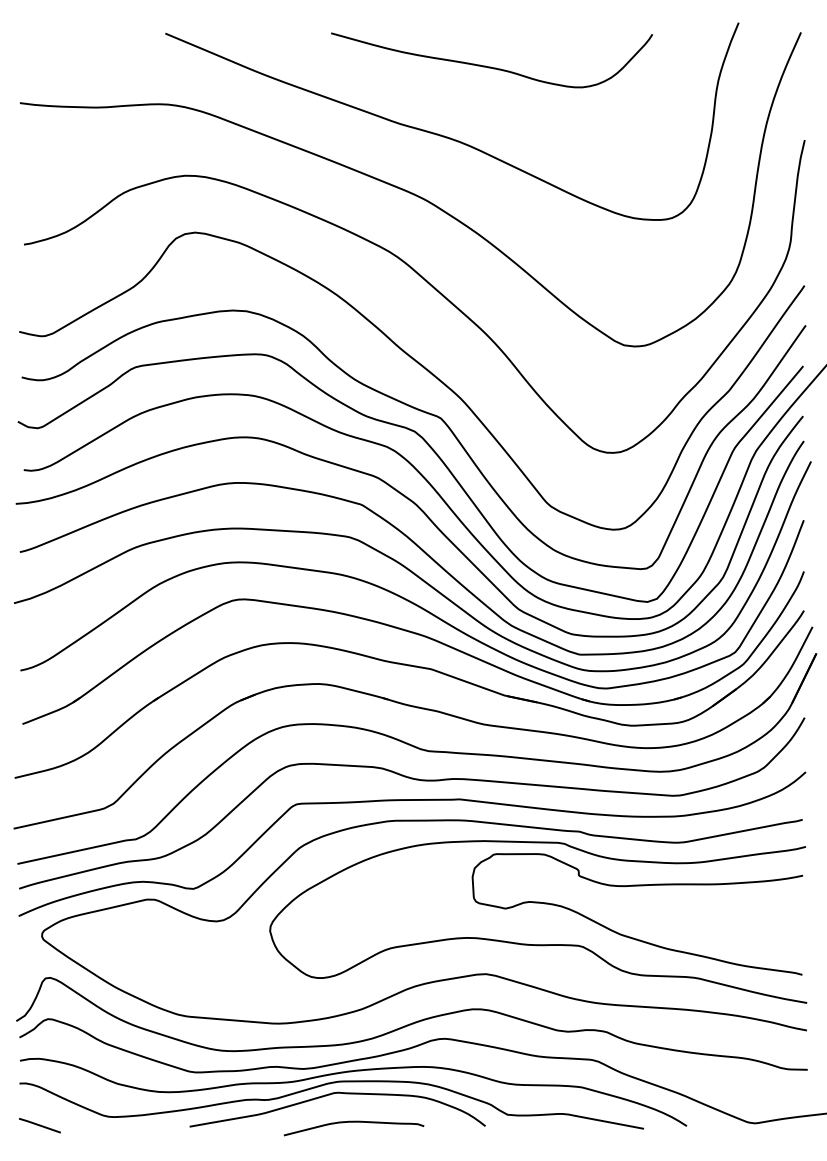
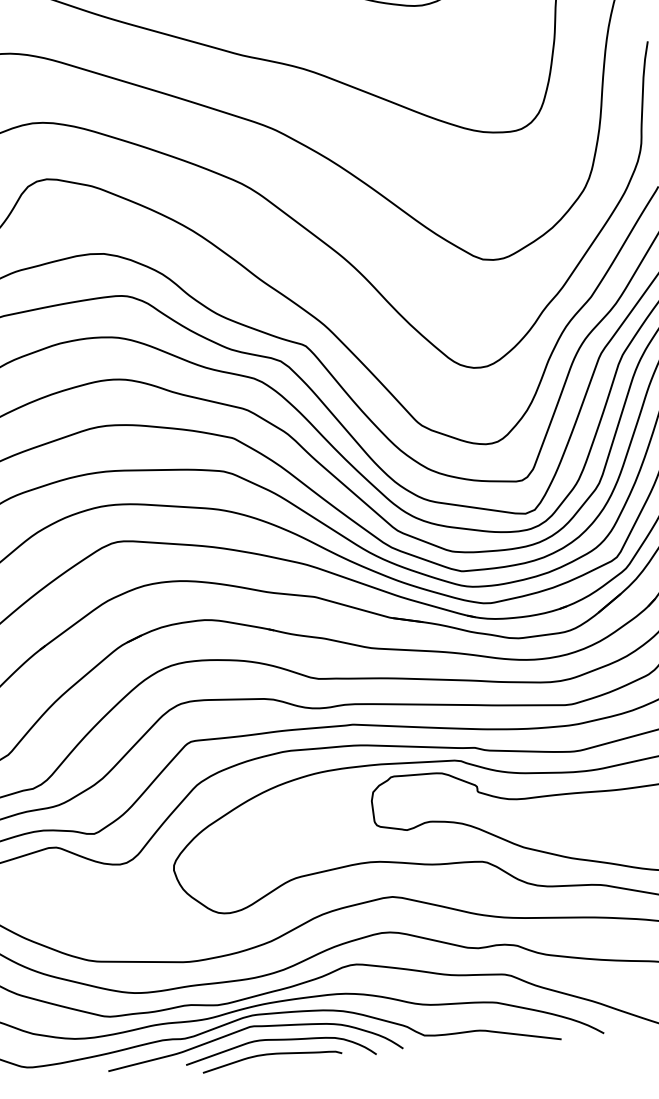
curve: (364, 1109) -> (281, 1041), added

